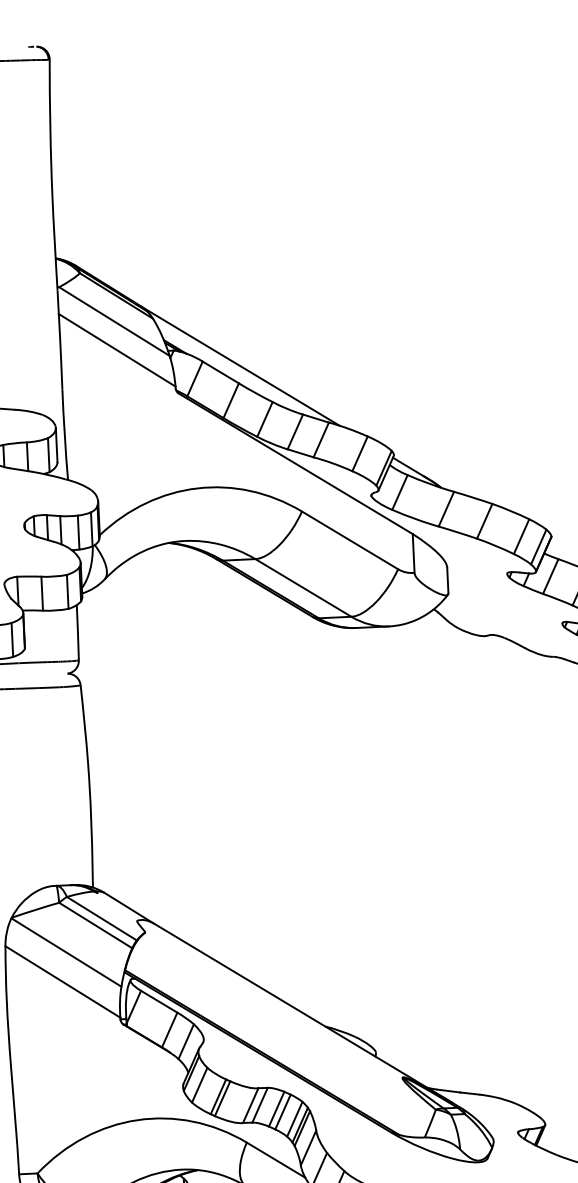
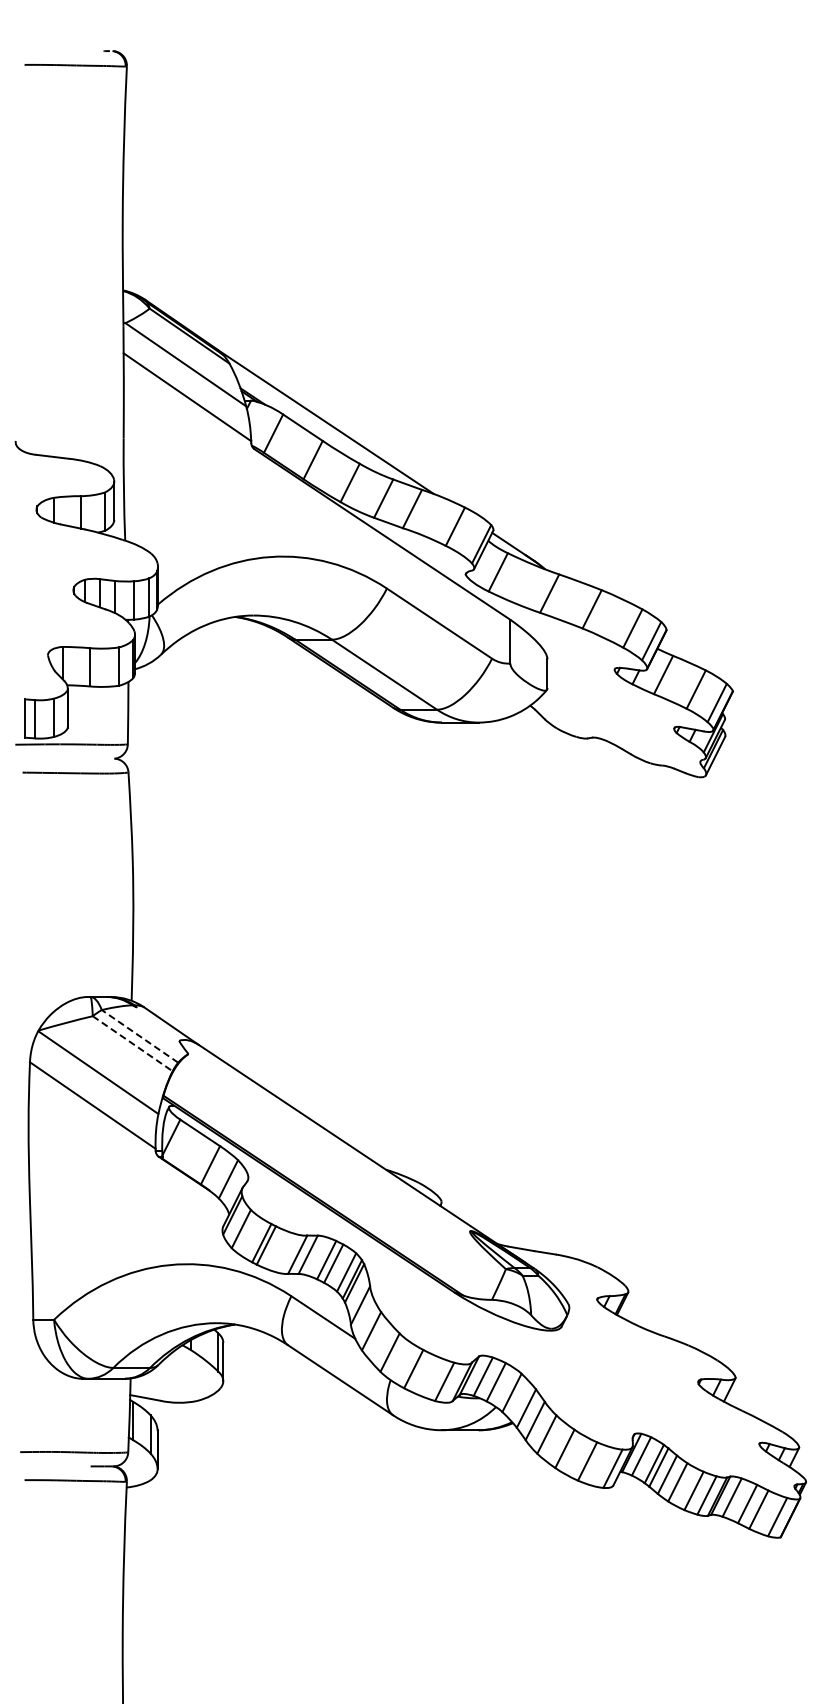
line: (101, 918) -> (139, 1036), solid -> dashed
line: (96, 926) -> (133, 1044), solid -> dashed

